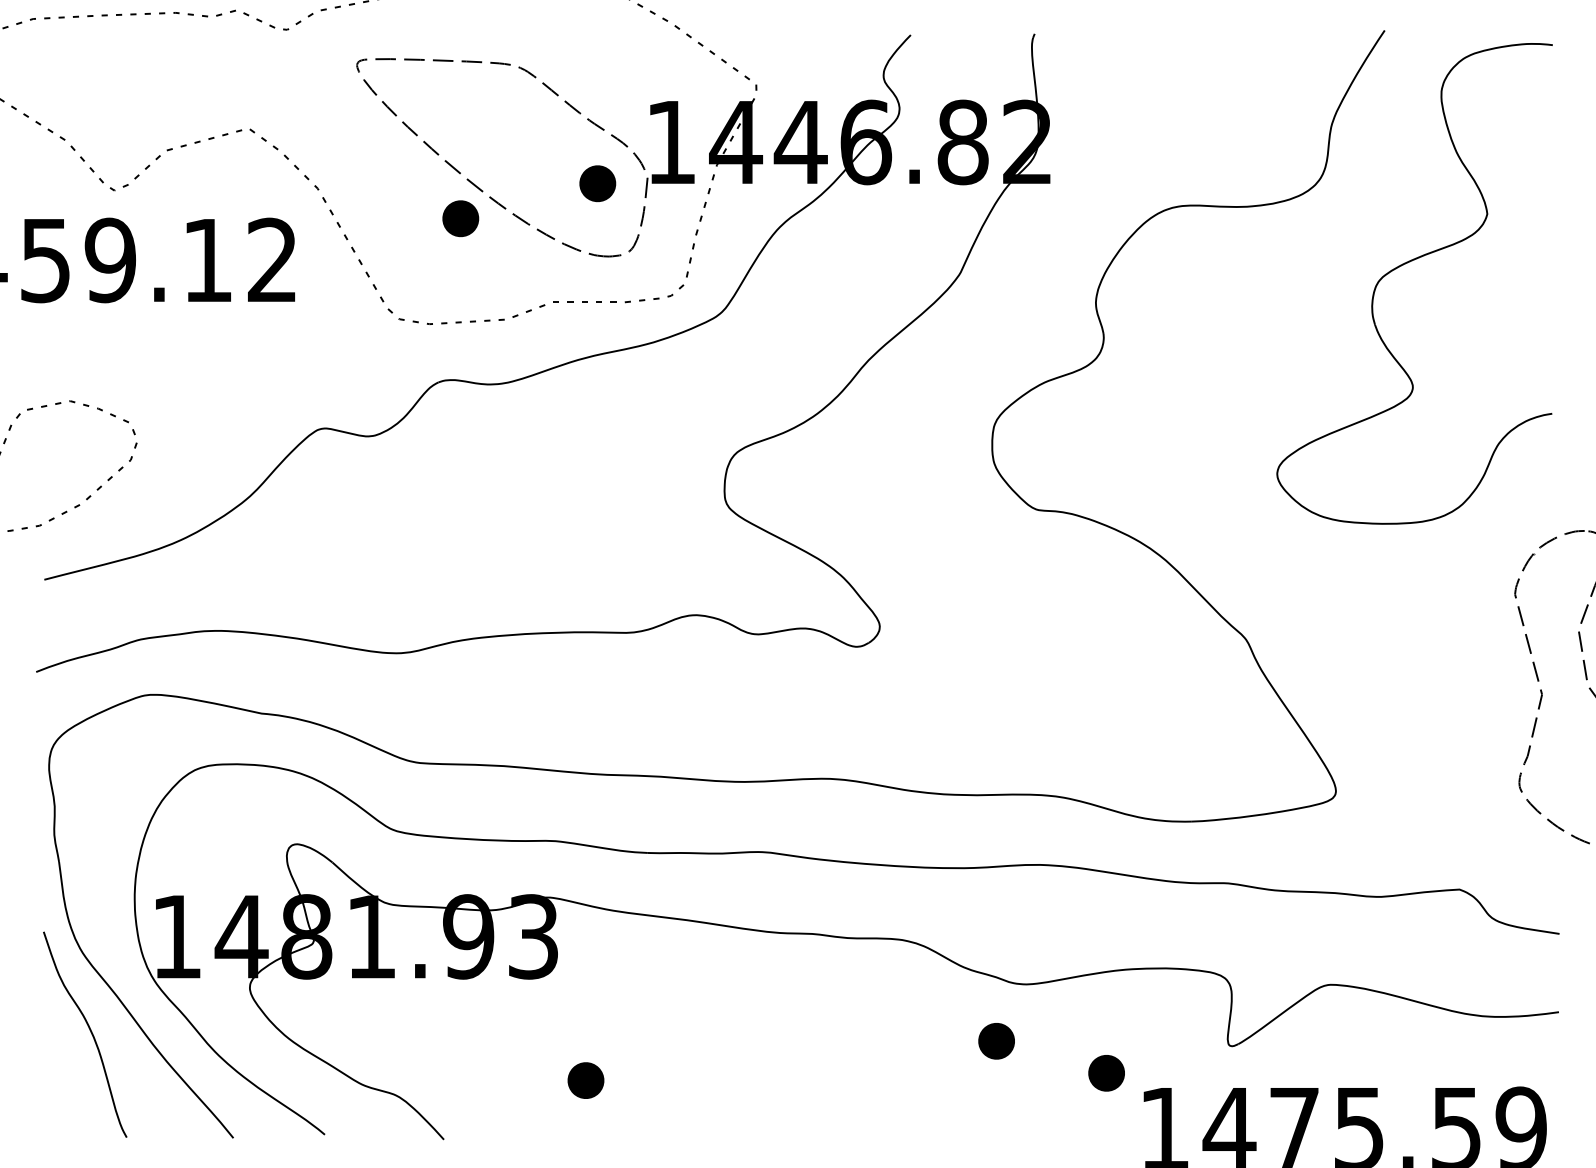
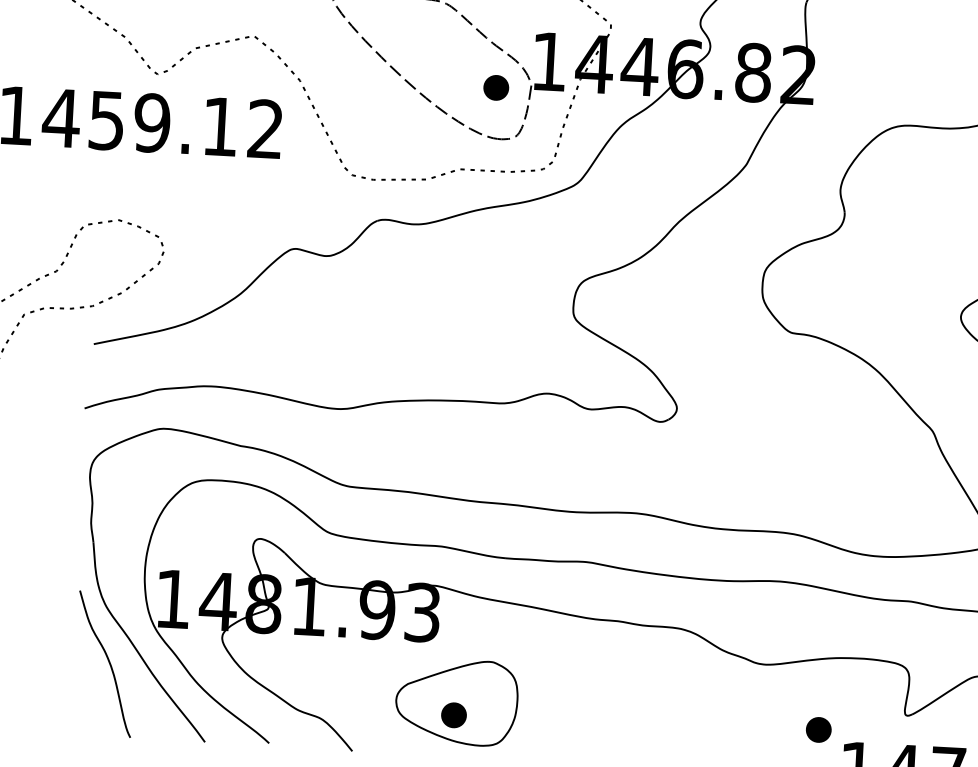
part: (460, 218) -> (398, 107), removed
part: (996, 1041) -> (742, 703), removed
part: (588, 1061) -> (456, 702), added

